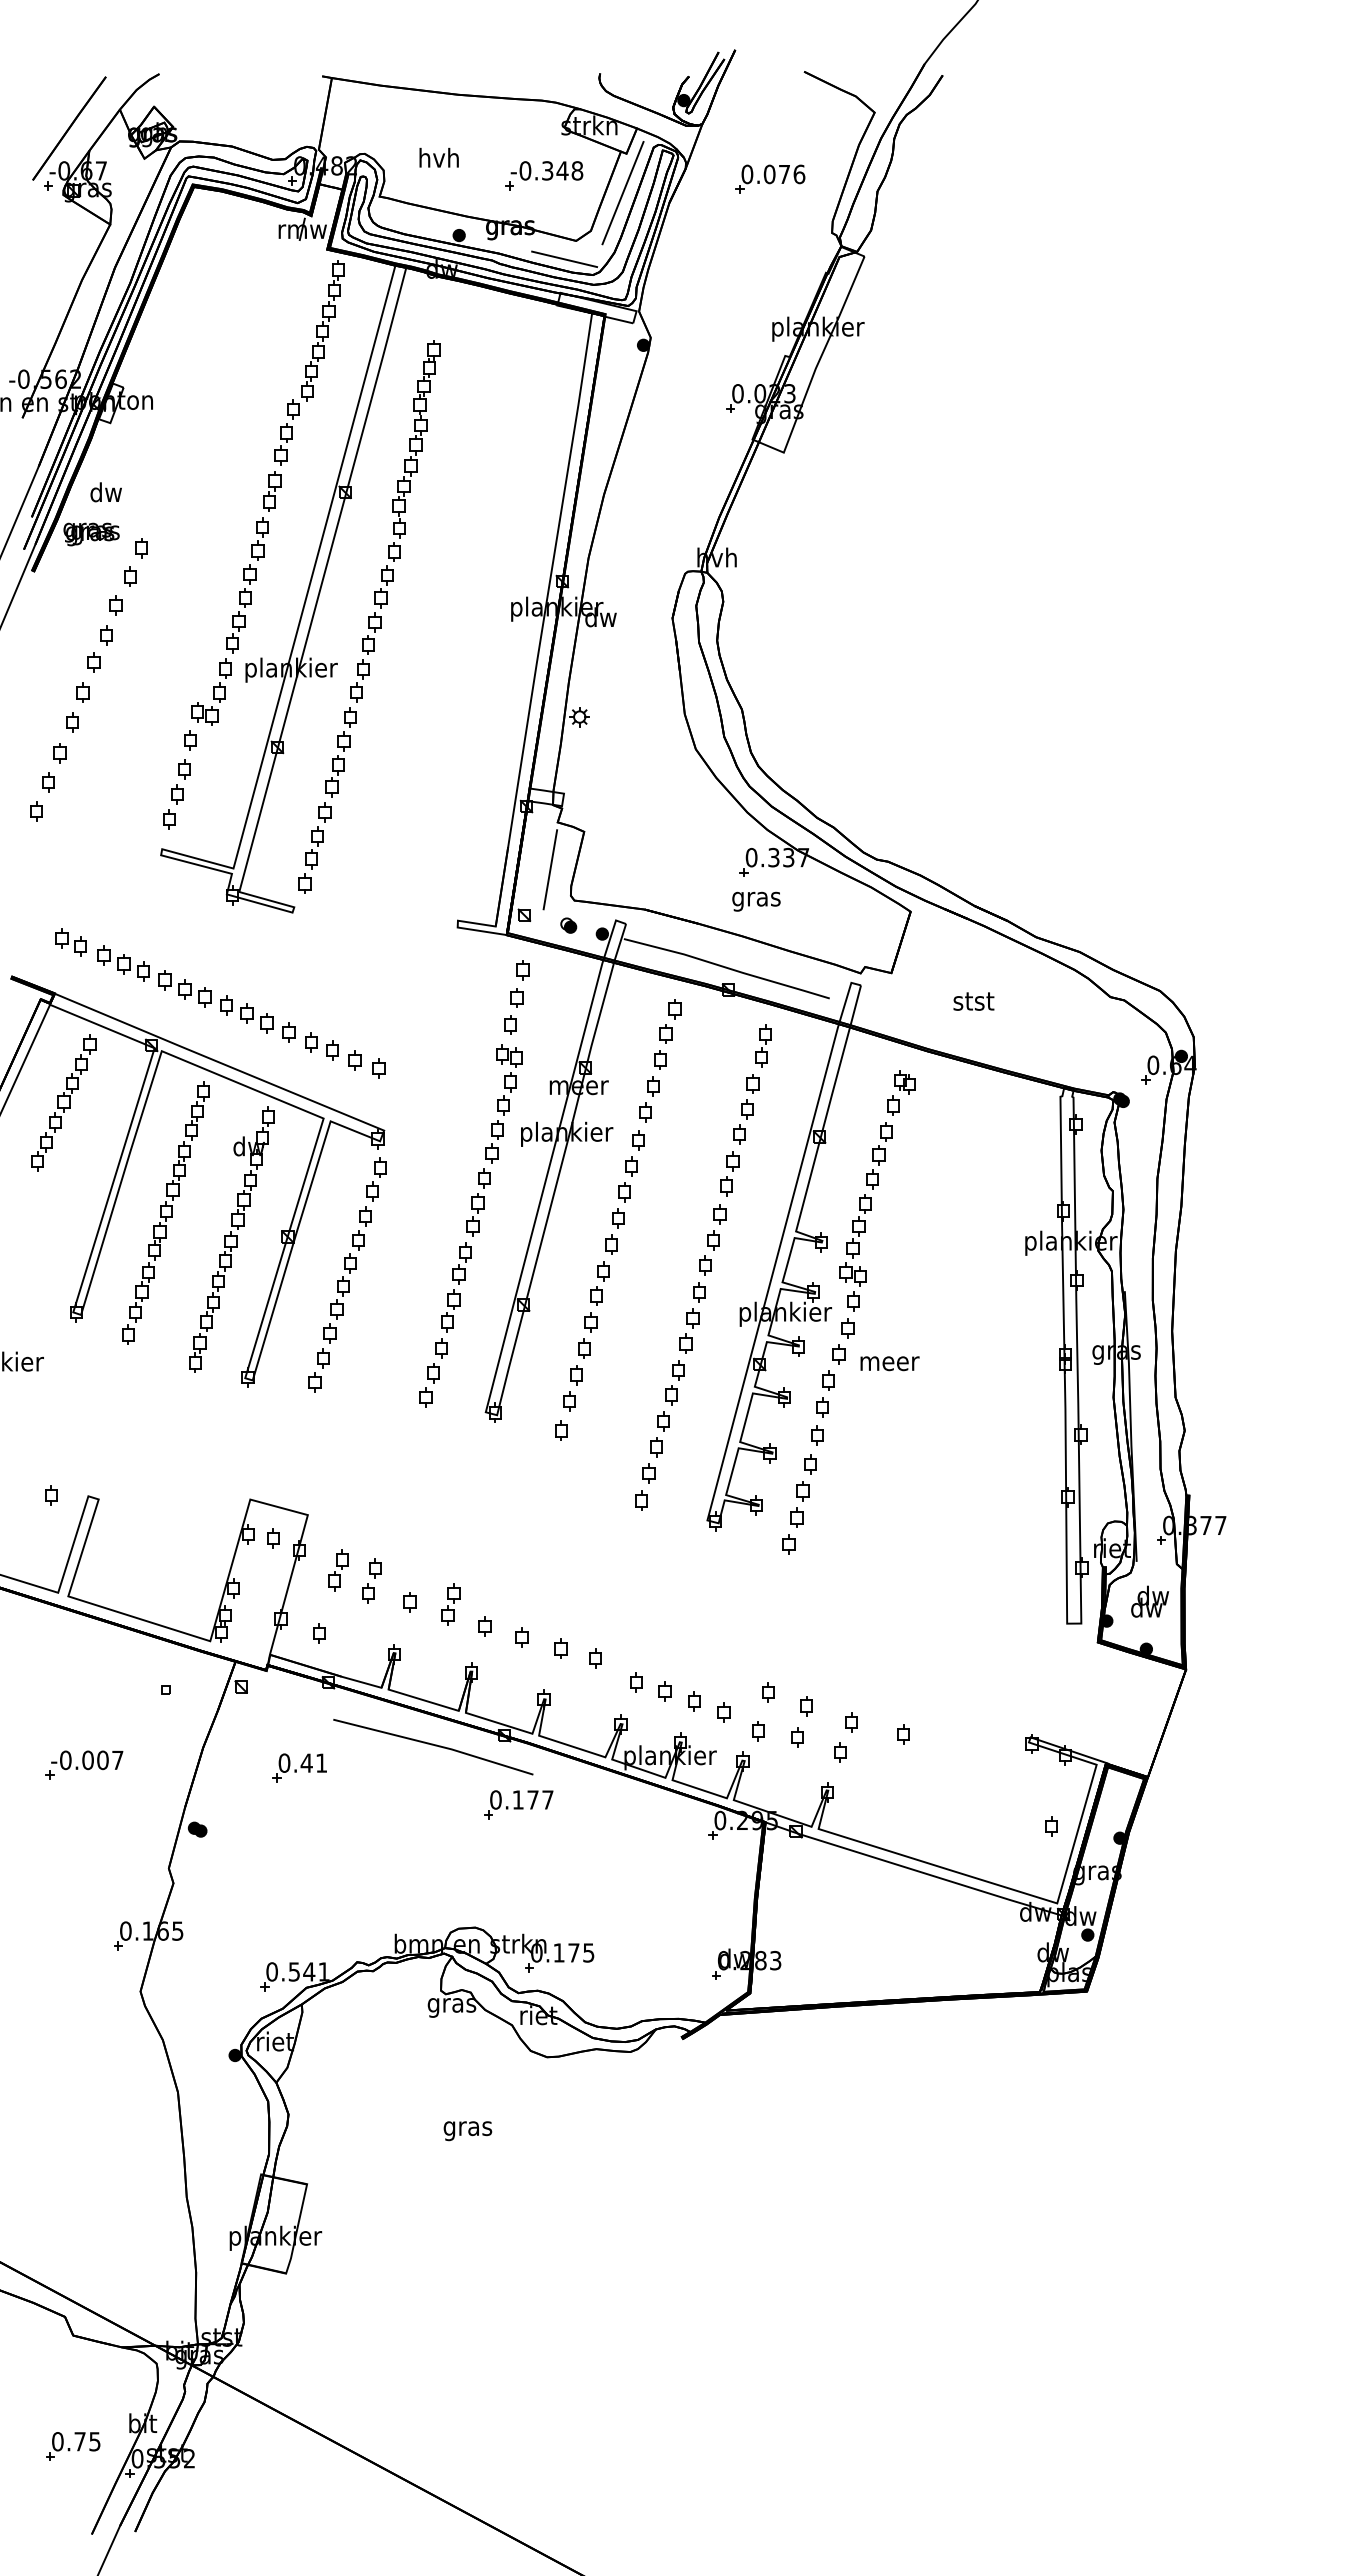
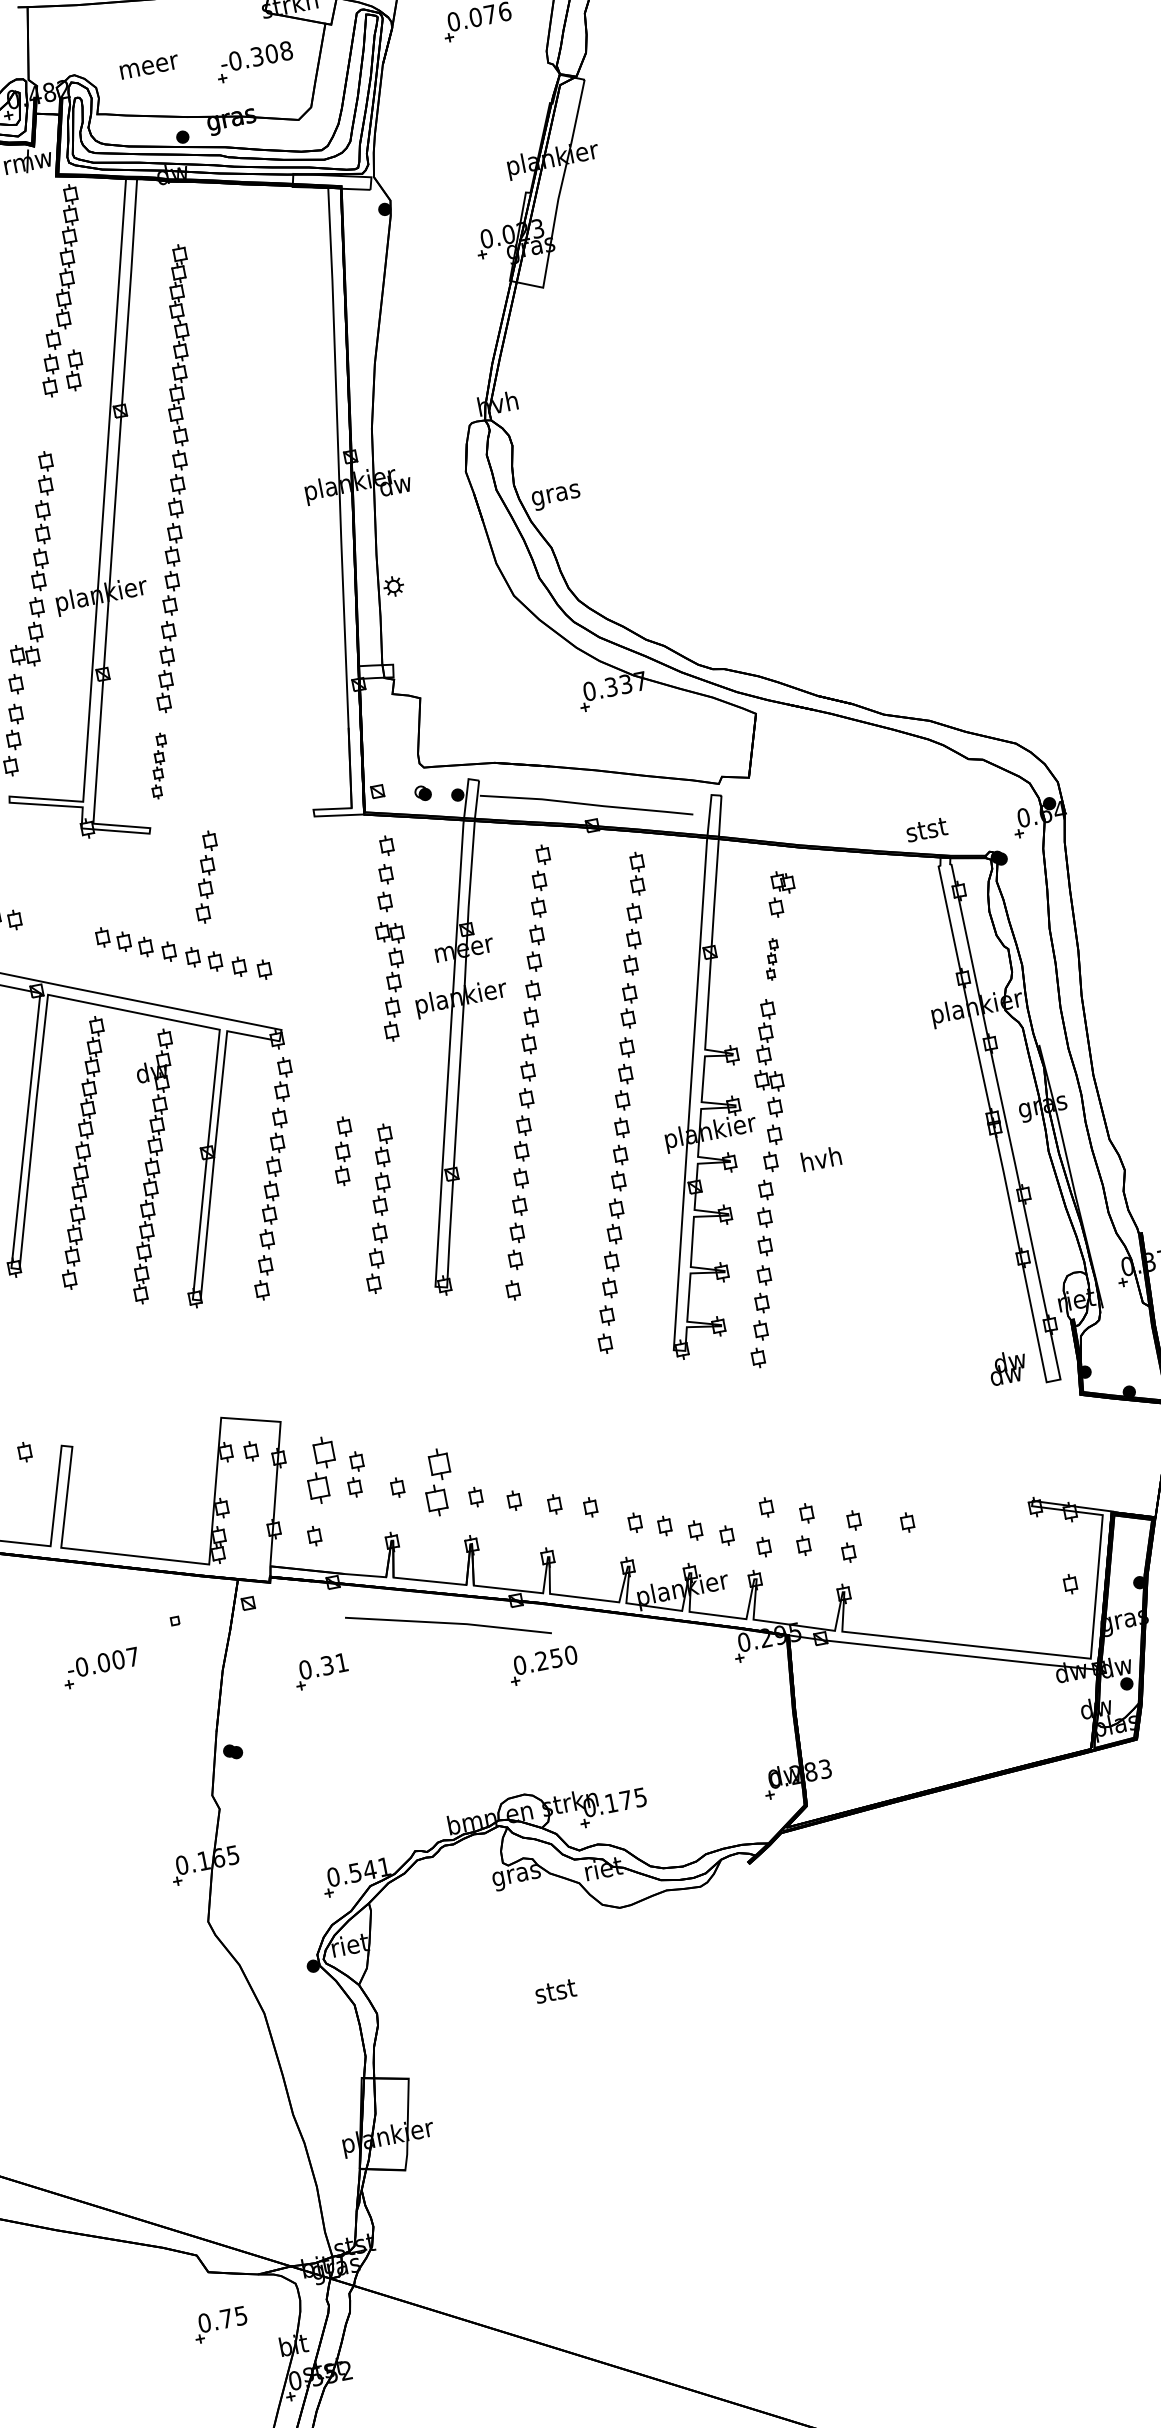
text: (439, 157) -> (148, 64), hvh -> meer
text: (562, 170) -> (271, 53), -0.348 -> -0.308
line: (622, 193) -> (334, 64), removed
line: (564, 259) -> (290, 140), removed
part: (272, 491) -> (74, 370), moved
part: (314, 847) -> (158, 765), size x0.7
line: (550, 869) -> (394, 741), removed
text: (756, 901) -> (556, 496), moved
part: (339, 966) -> (206, 877), added
part: (184, 988) -> (58, 928), removed
text: (973, 1001) -> (926, 829), moved
part: (879, 1155) -> (772, 959), size x0.6
part: (478, 1202) -> (343, 1151), moved
text: (889, 1361) -> (821, 1159), meer -> hvh
part: (338, 1570) -> (321, 1470), size x1.6
text: (1150, 1601) -> (1008, 1367), moved
part: (450, 1604) -> (437, 1482), size x1.6
text: (306, 1762) -> (326, 1664), 0.41 -> 0.31
part: (84, 1764) -> (101, 1667), moved
text: (532, 1799) -> (555, 1657), 0.177 -> 0.250
text: (467, 2129) -> (555, 1994), gras -> stst
part: (73, 2446) -> (220, 2324), moved

